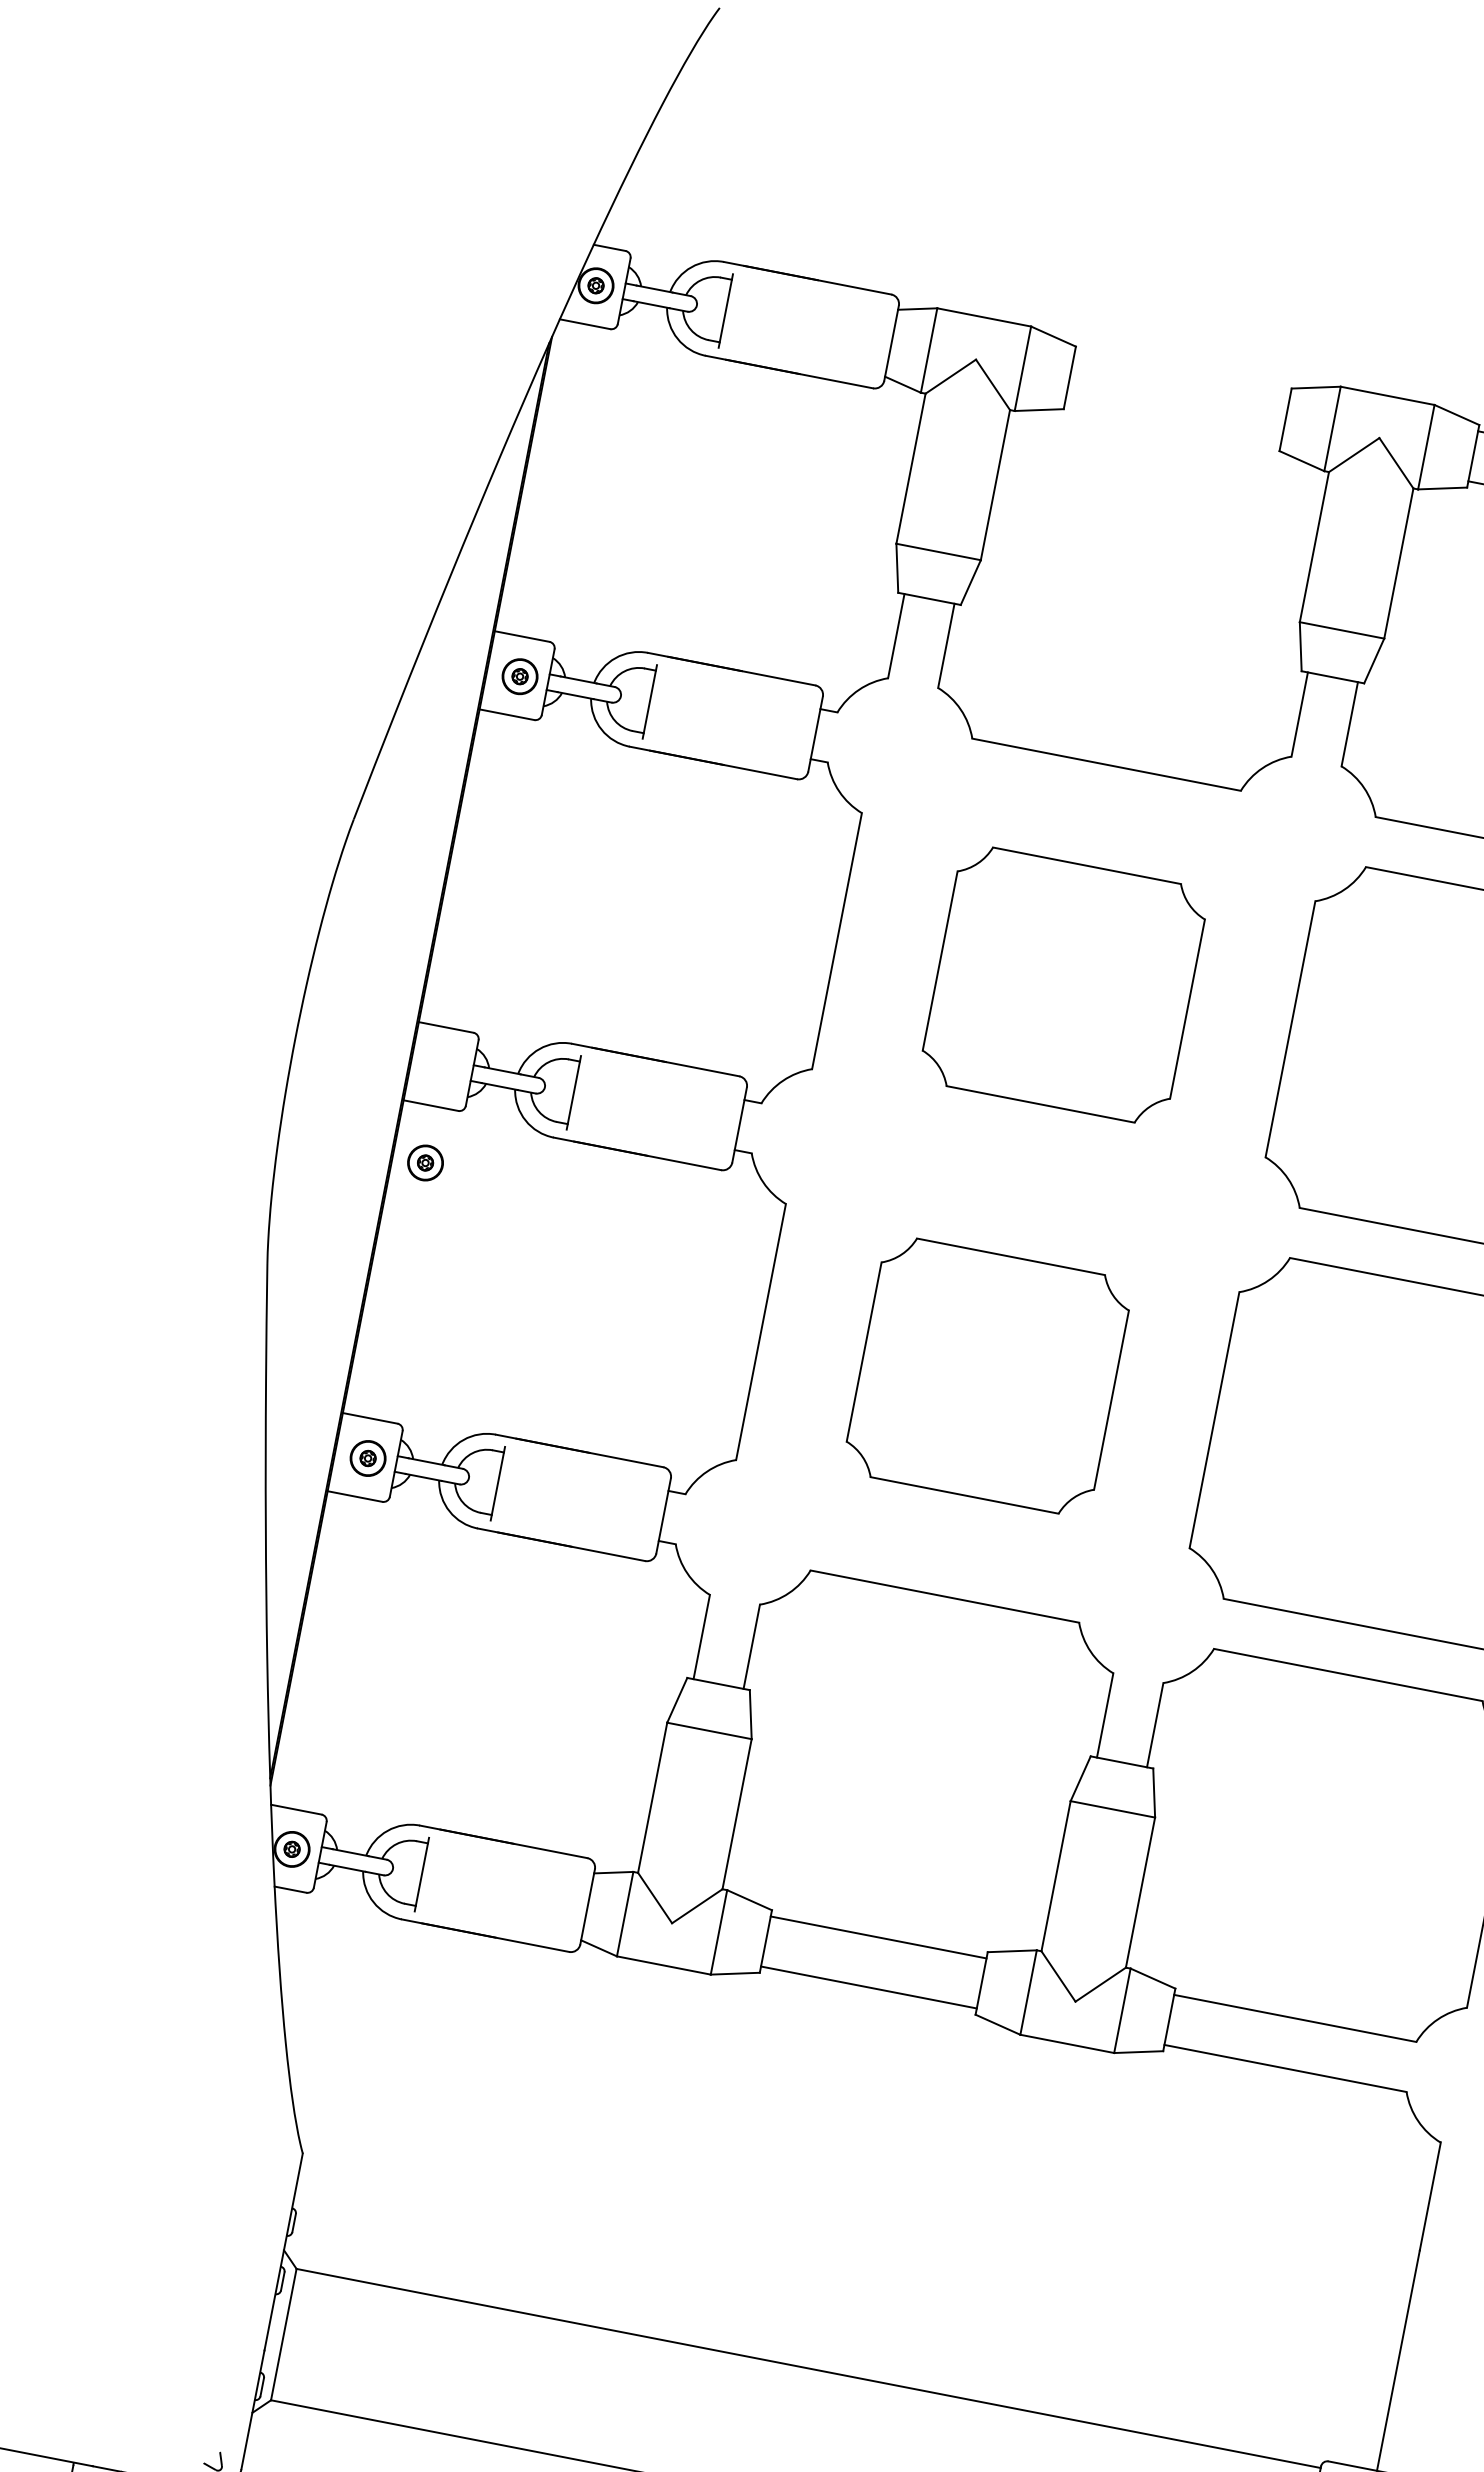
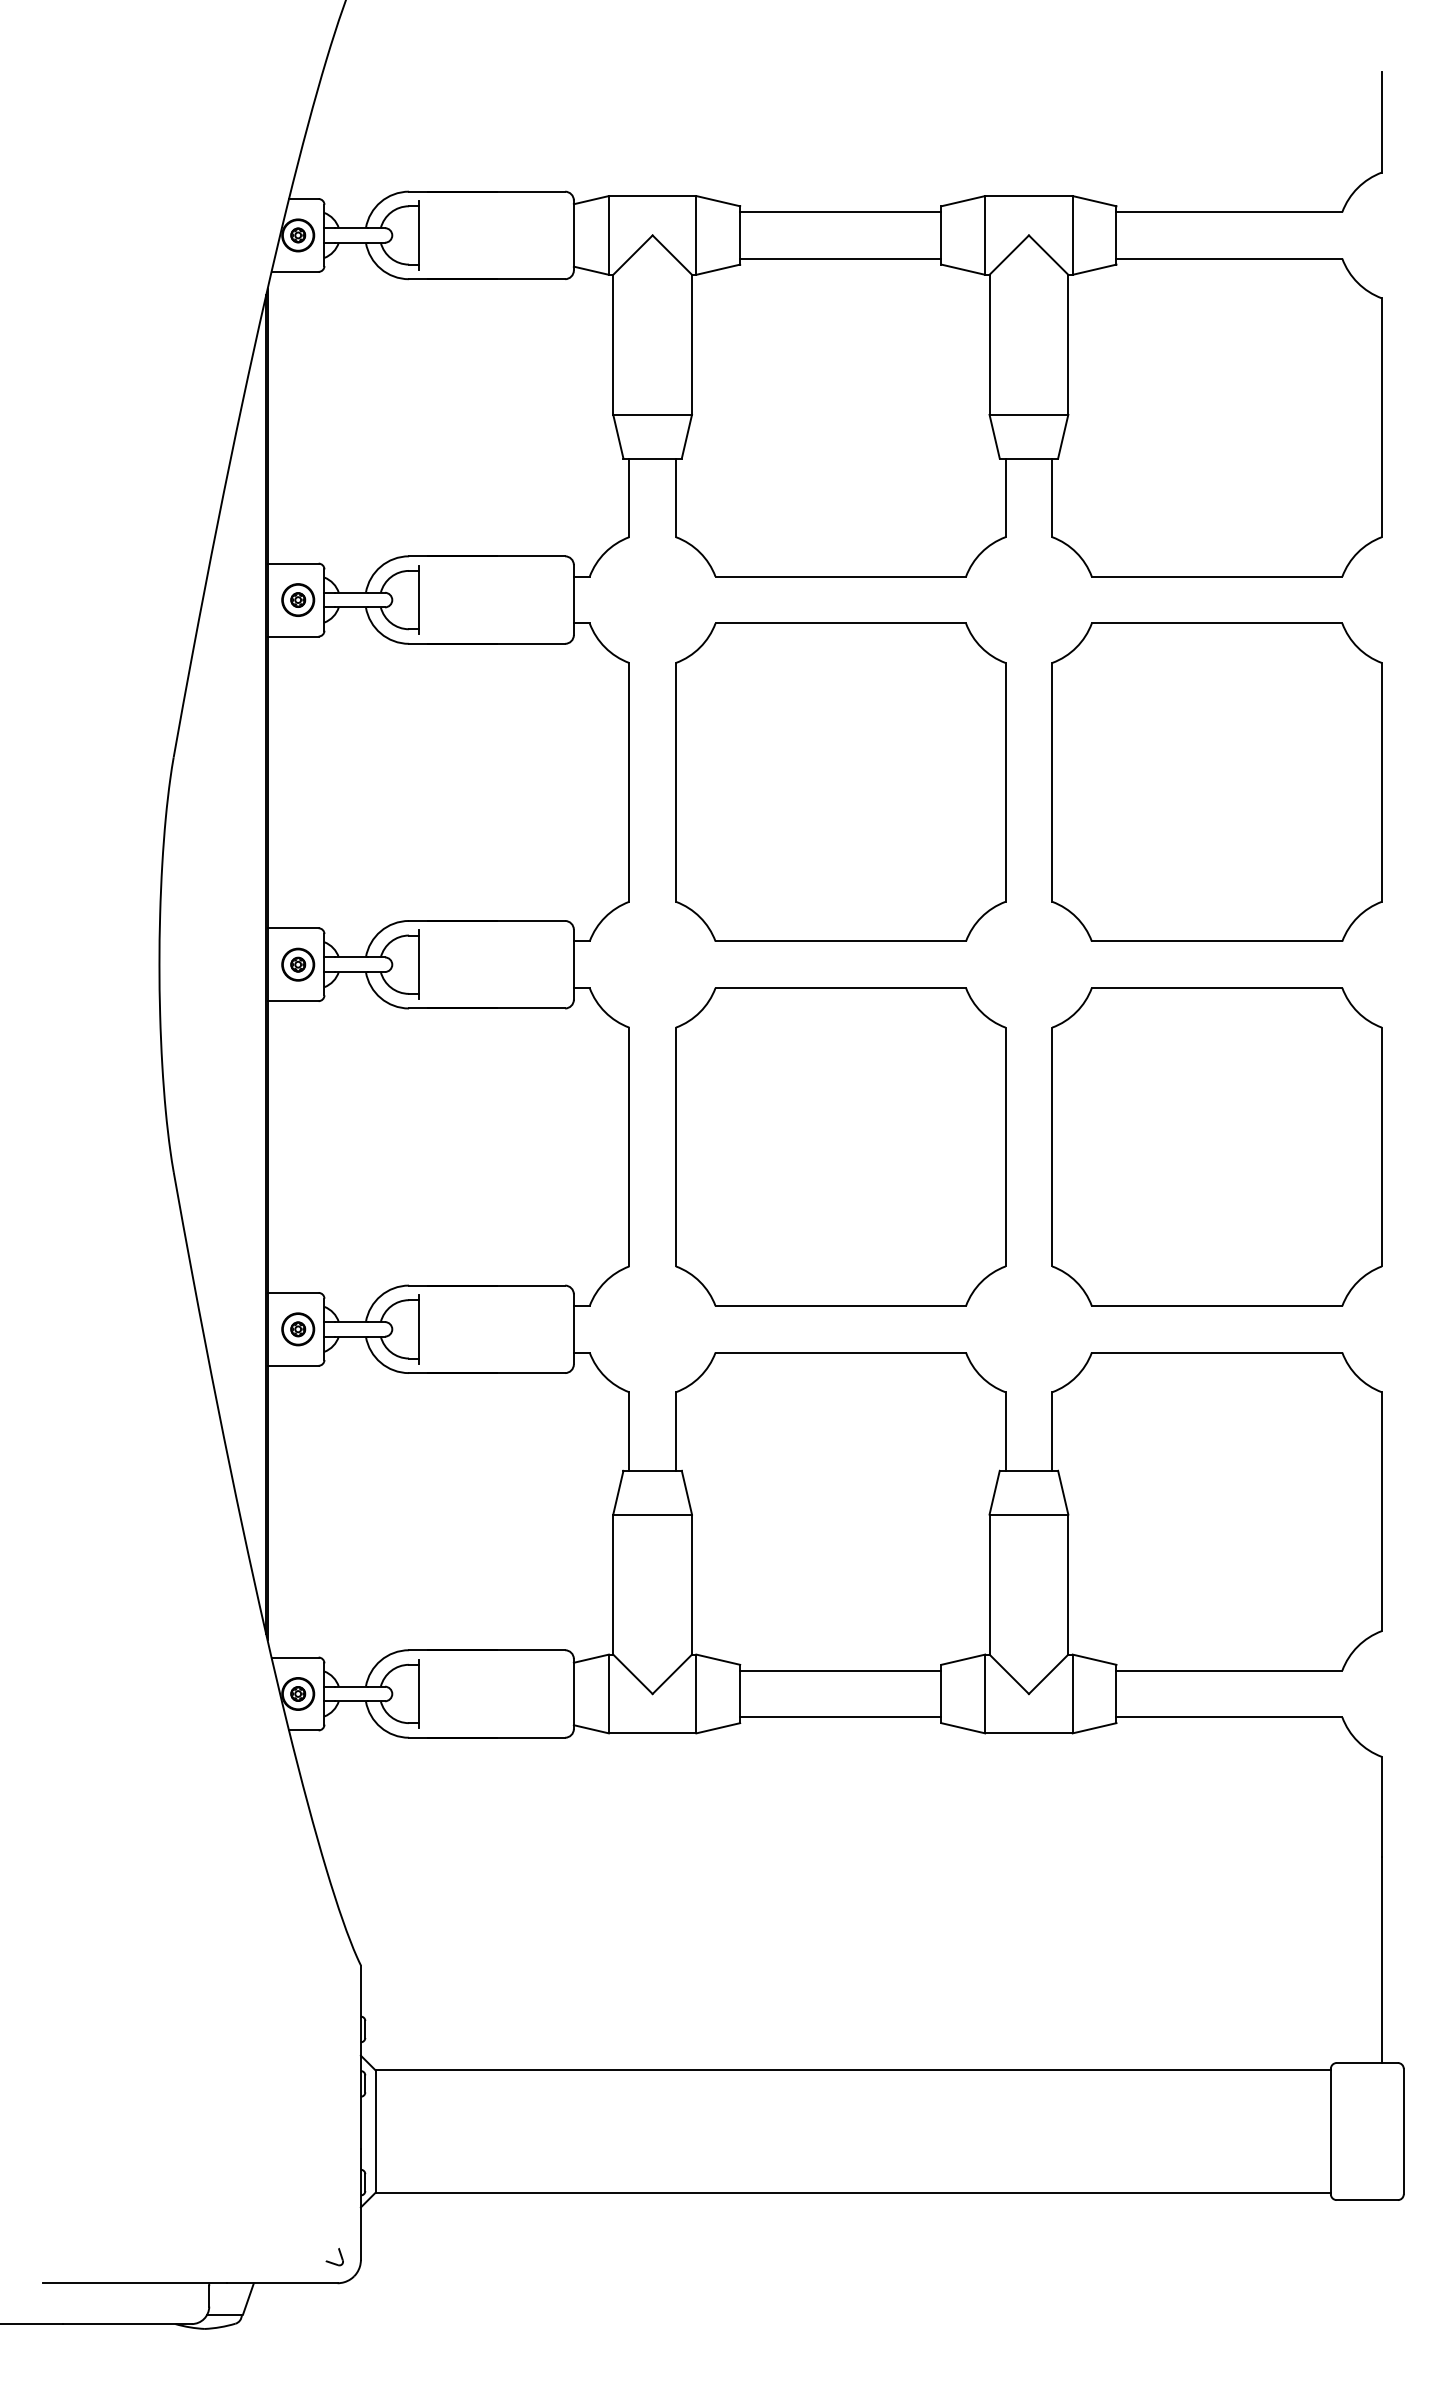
line: (1182, 374) -> (840, 212), added
line: (1172, 423) -> (840, 258), added
part: (1063, 984) -> (840, 781), size x1.43
part: (425, 1162) -> (298, 964), moved
part: (987, 1375) -> (840, 1146), size x1.43

